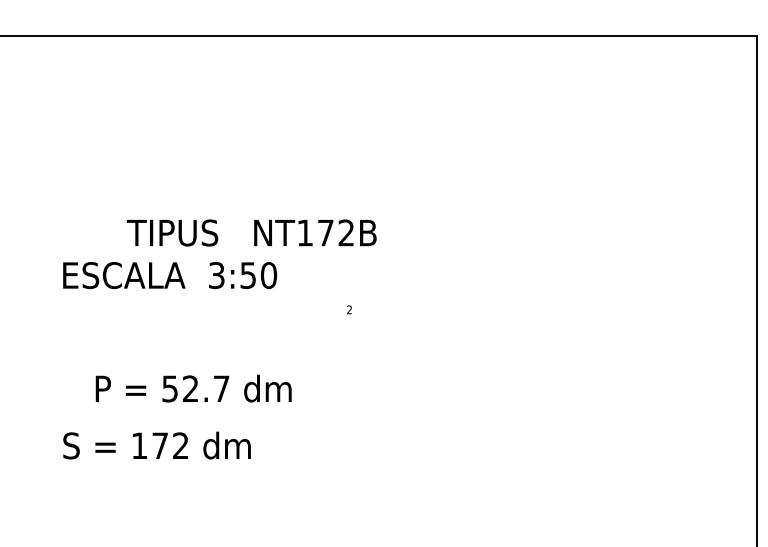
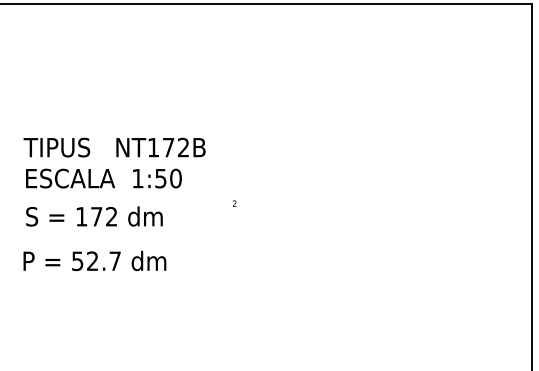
text: (251, 232) -> (114, 147), moved
text: (216, 275) -> (137, 178), 3:50 -> 1:50
text: (193, 388) -> (94, 260), moved
text: (156, 445) -> (94, 216), moved

